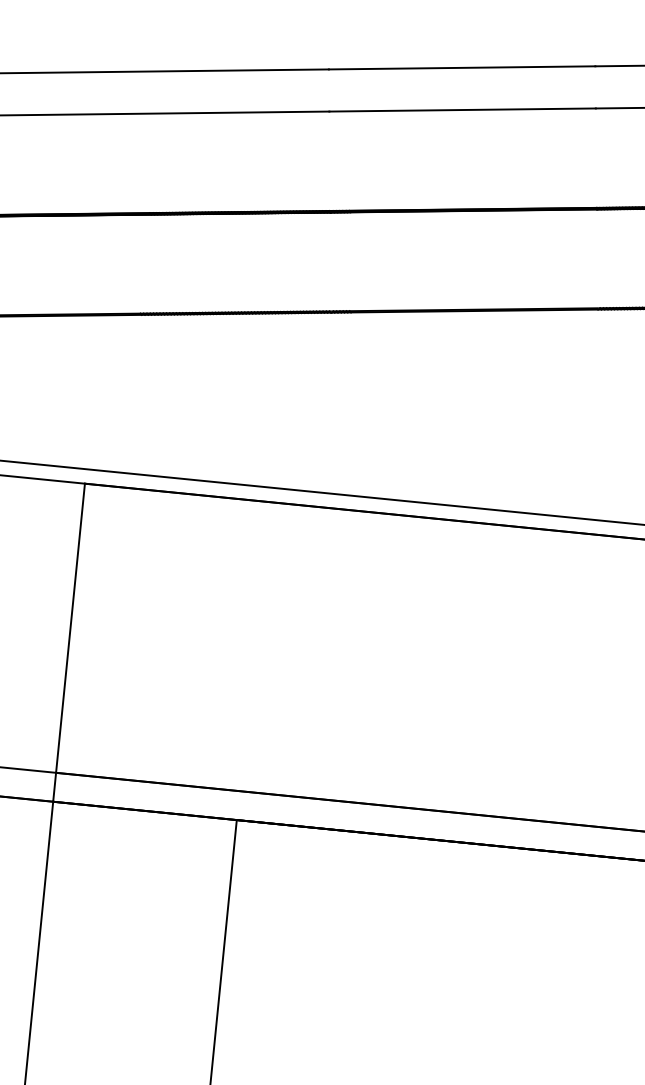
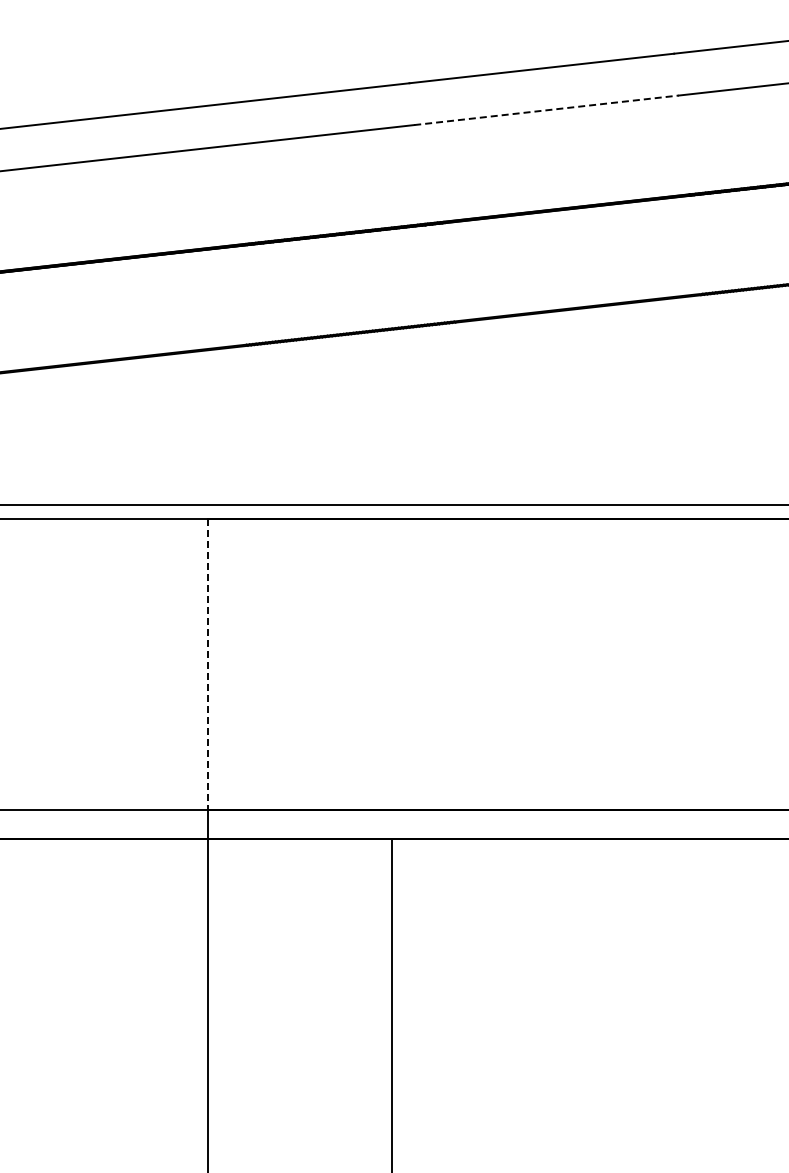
line: (462, 110) -> (546, 110), solid -> dashed
line: (70, 628) -> (208, 664), solid -> dashed

